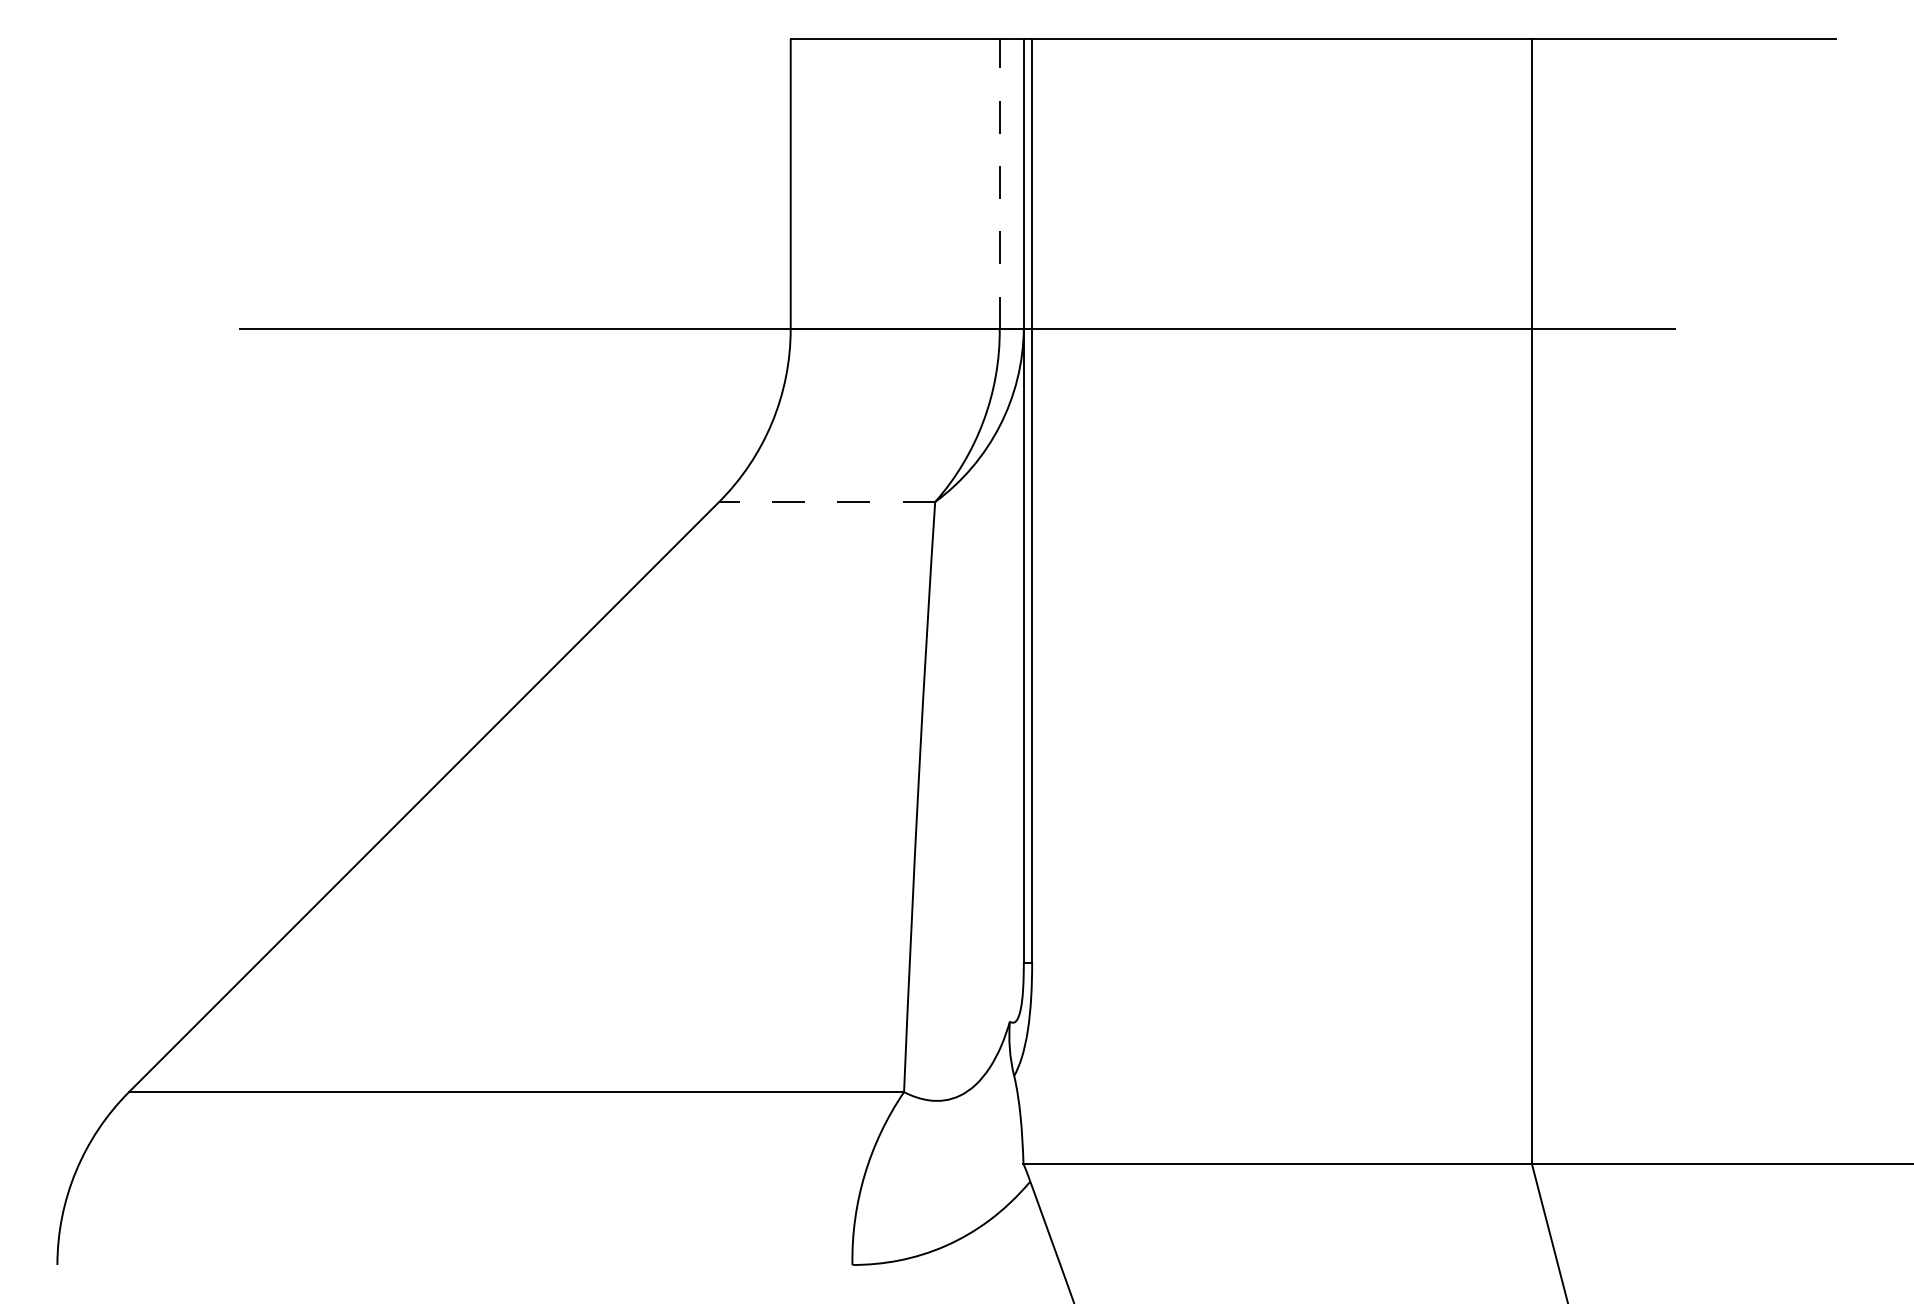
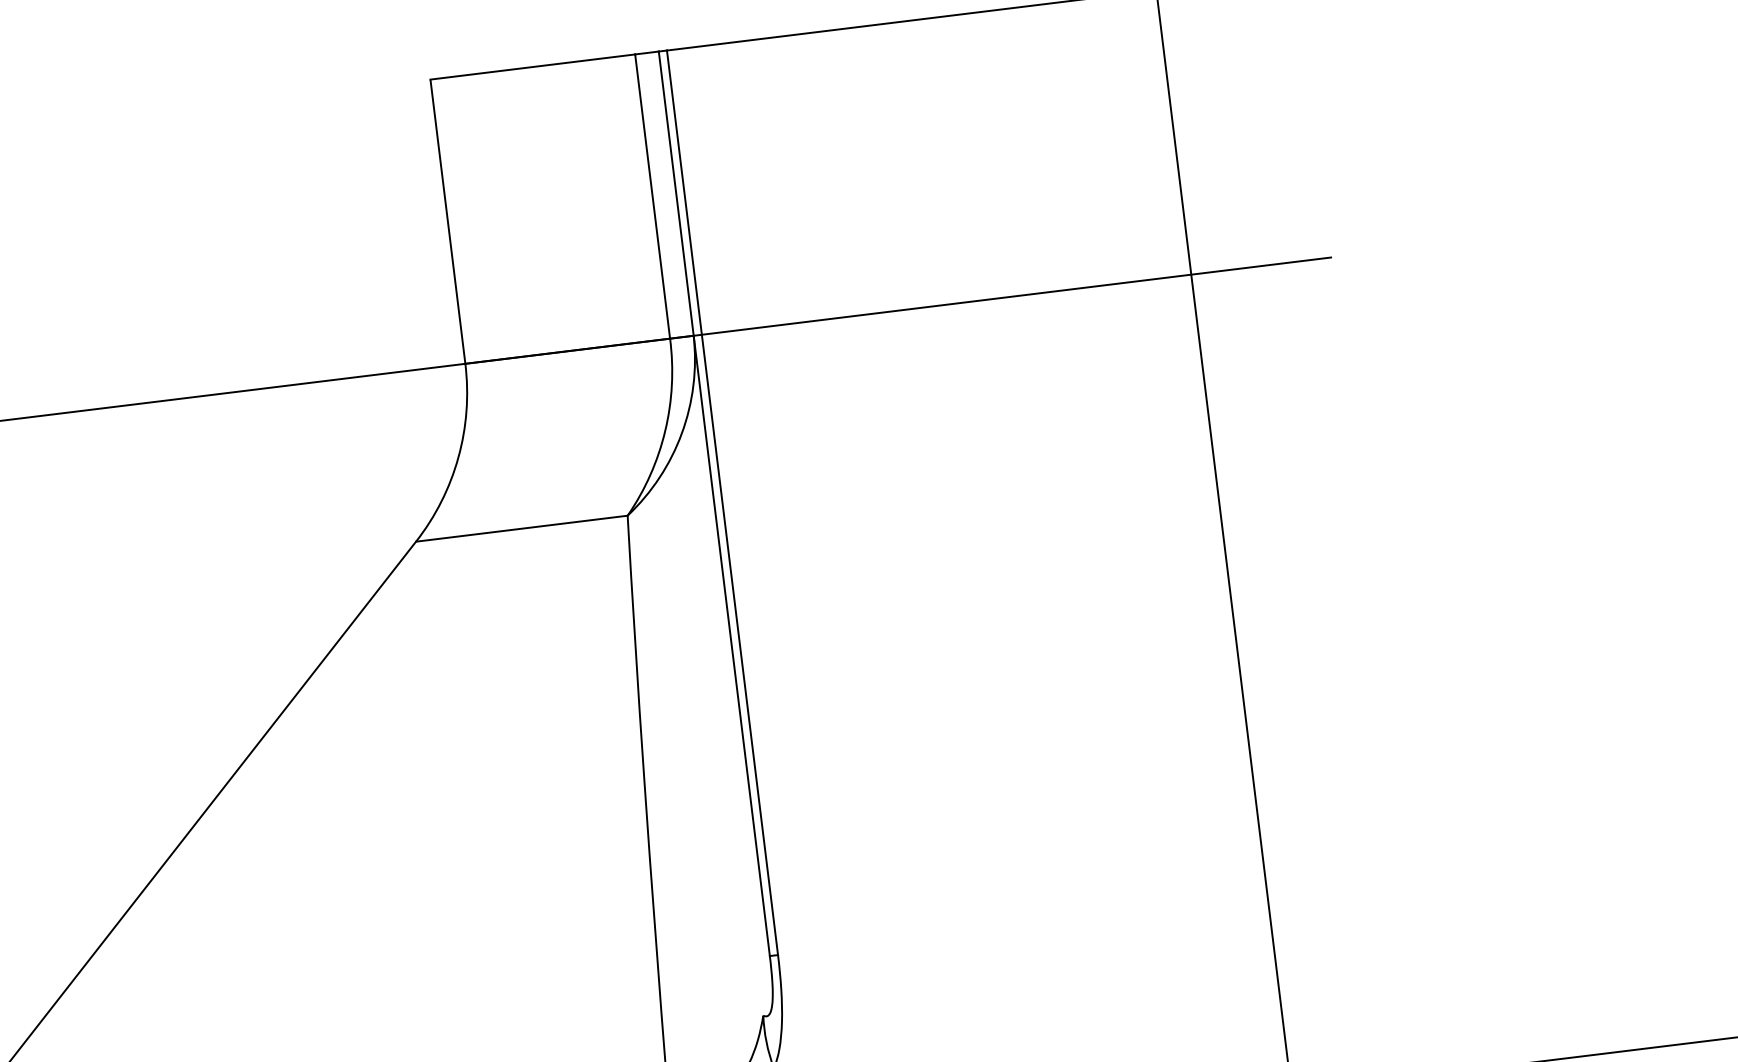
line: (999, 183) -> (652, 196), dashed -> solid
line: (826, 502) -> (521, 529), dashed -> solid

